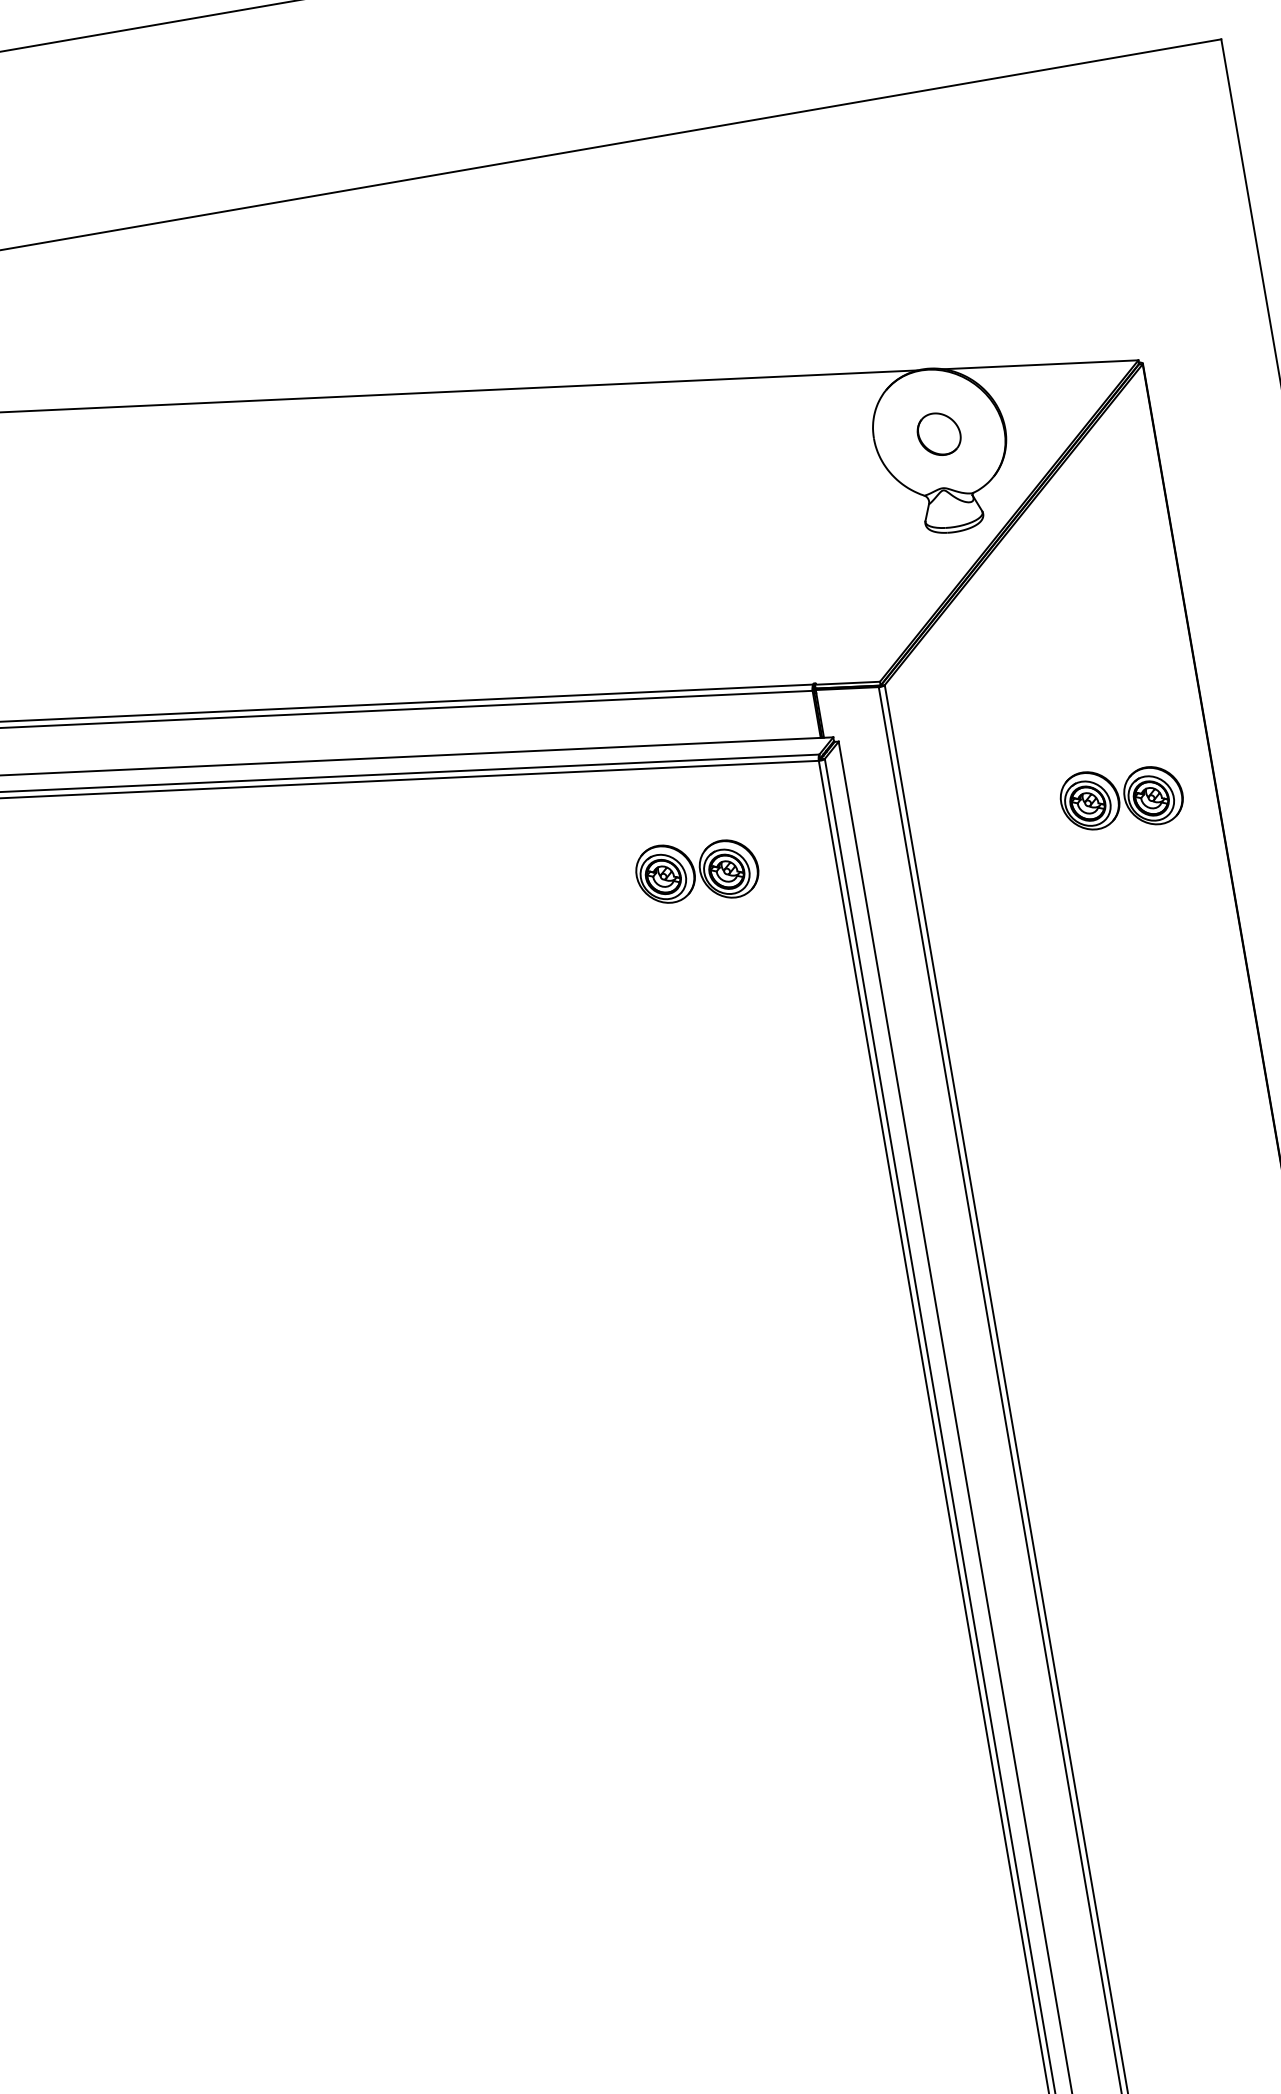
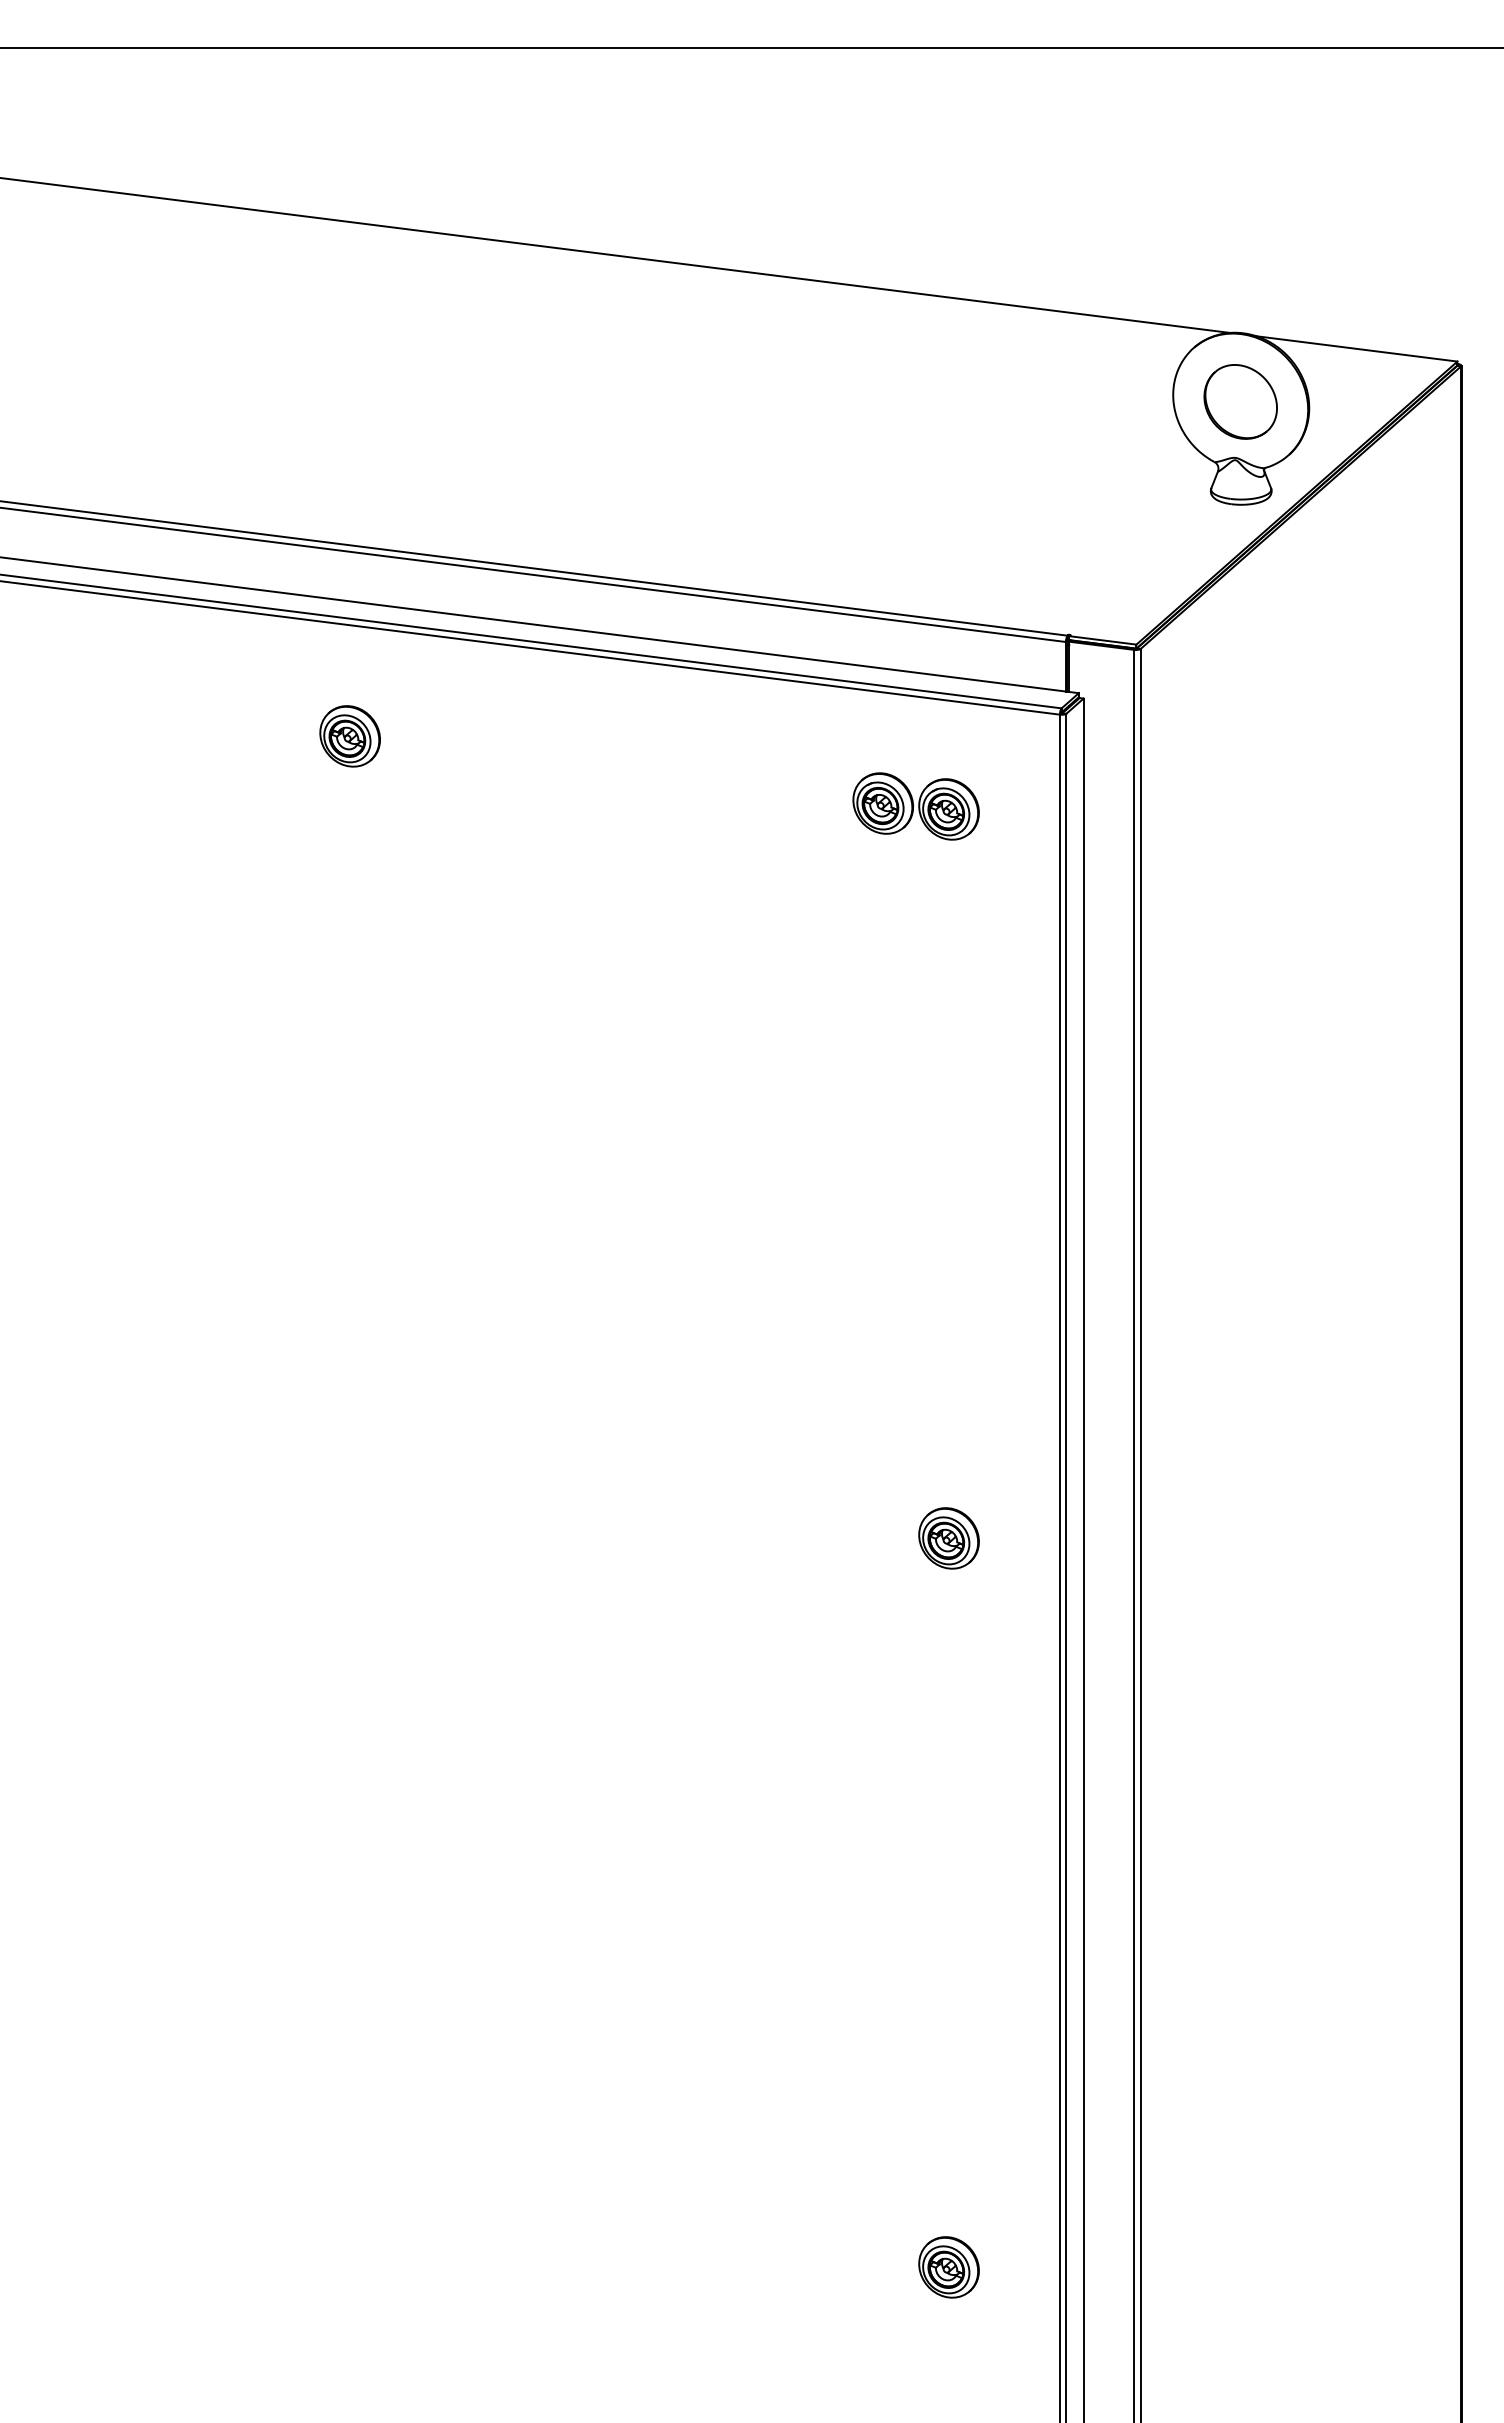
part: (938, 433) -> (1240, 401), size x1.67
part: (1121, 798) -> (1362, 806), removed
part: (147, 898) -> (349, 736), added
part: (848, 1561) -> (948, 1538), added

